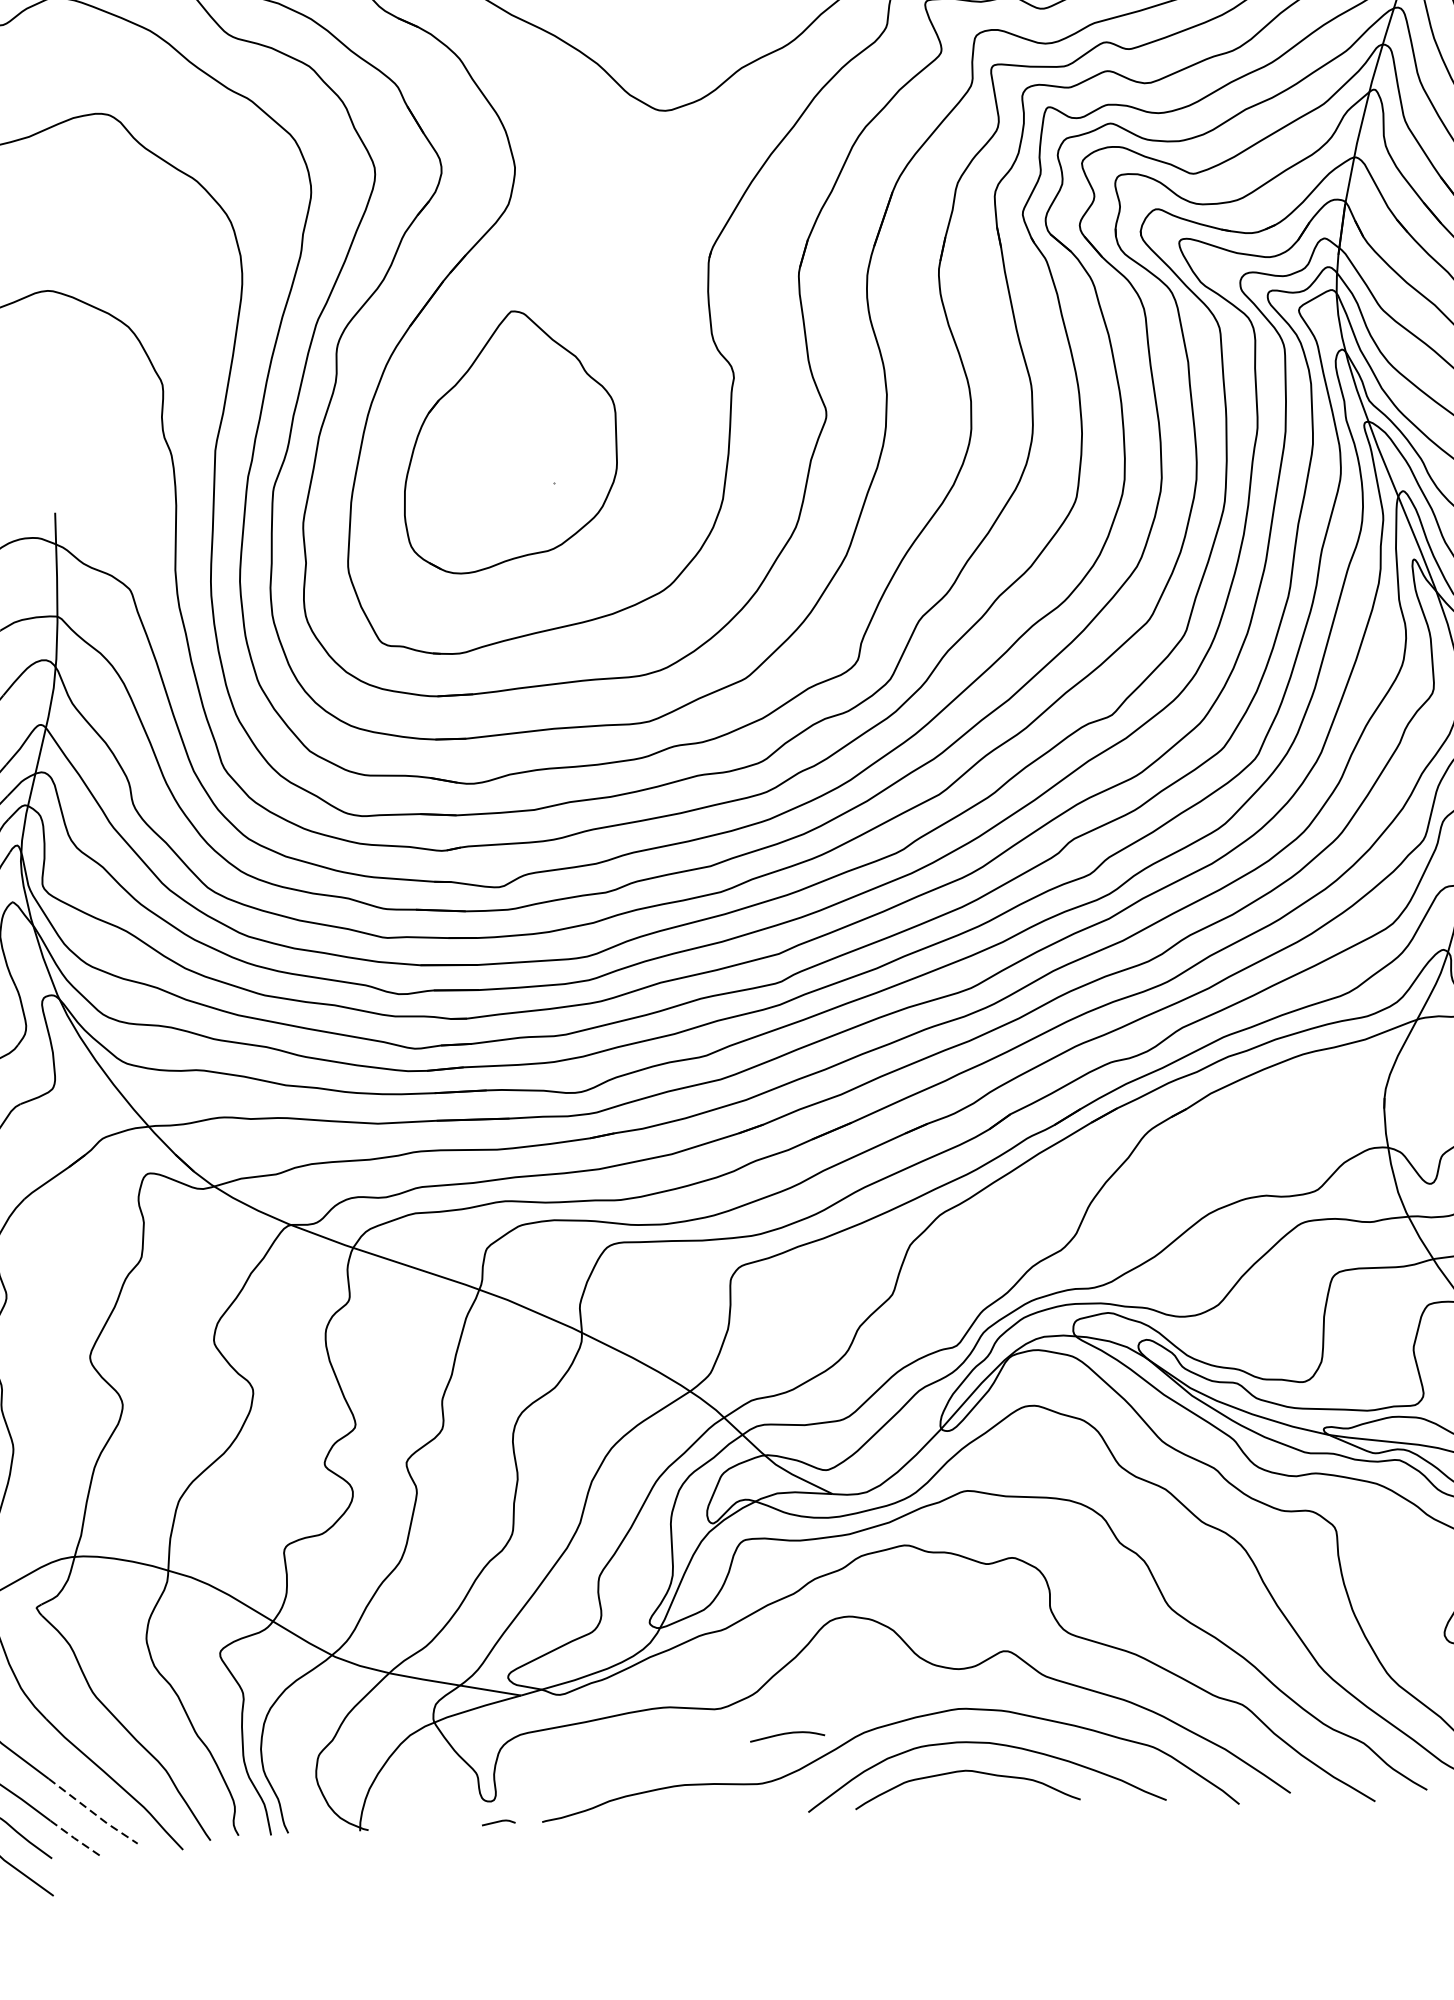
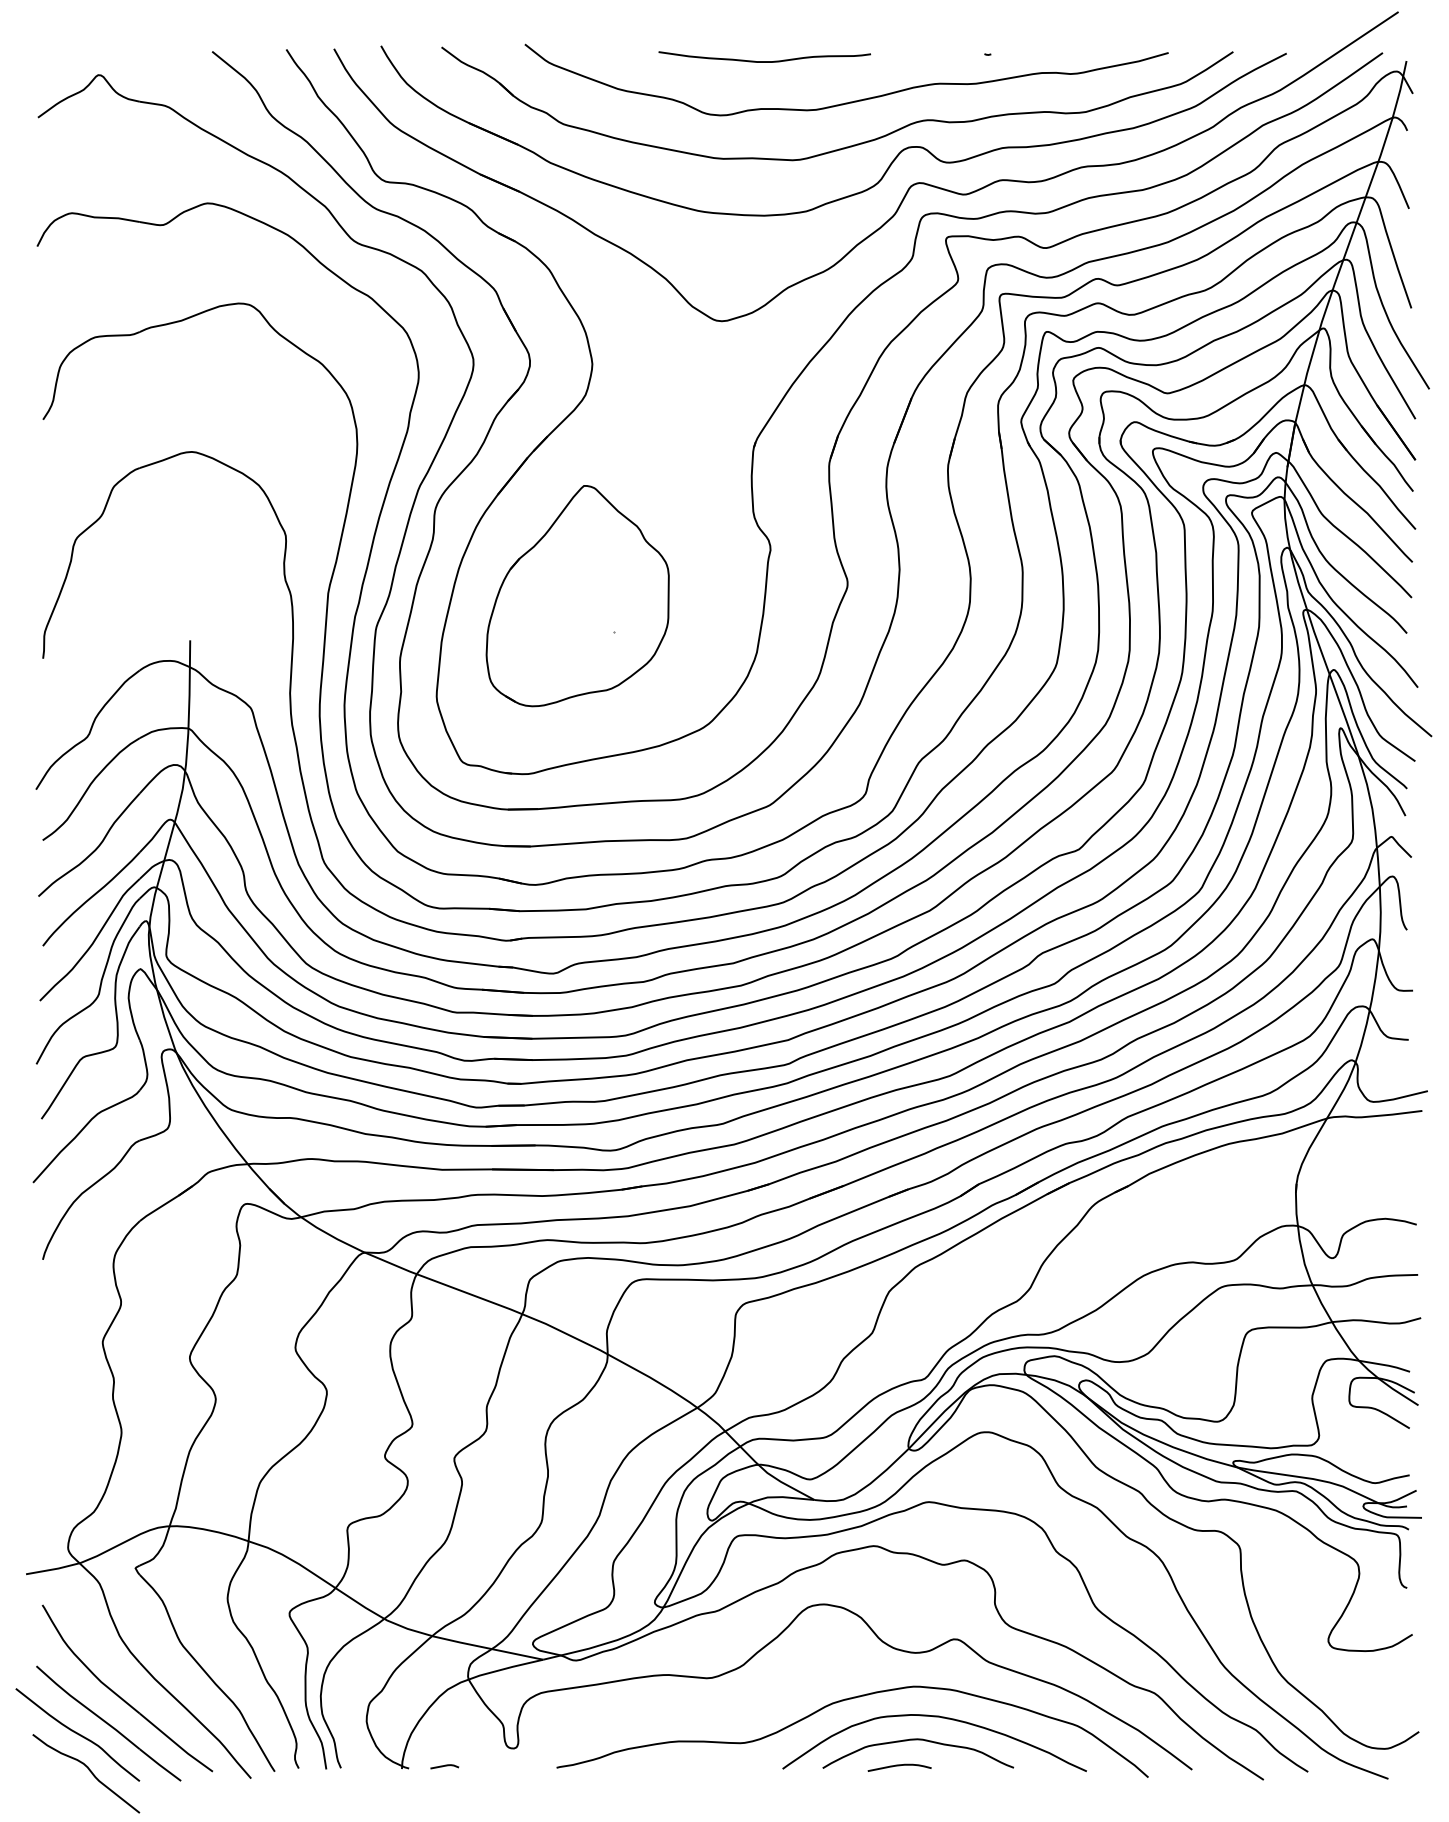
curve: (787, 1734) -> (899, 1766), moved
line: (93, 1813) -> (176, 1744), dashed -> solid
line: (498, 1822) -> (444, 1766), moved
line: (75, 1838) -> (160, 1765), dashed -> solid

